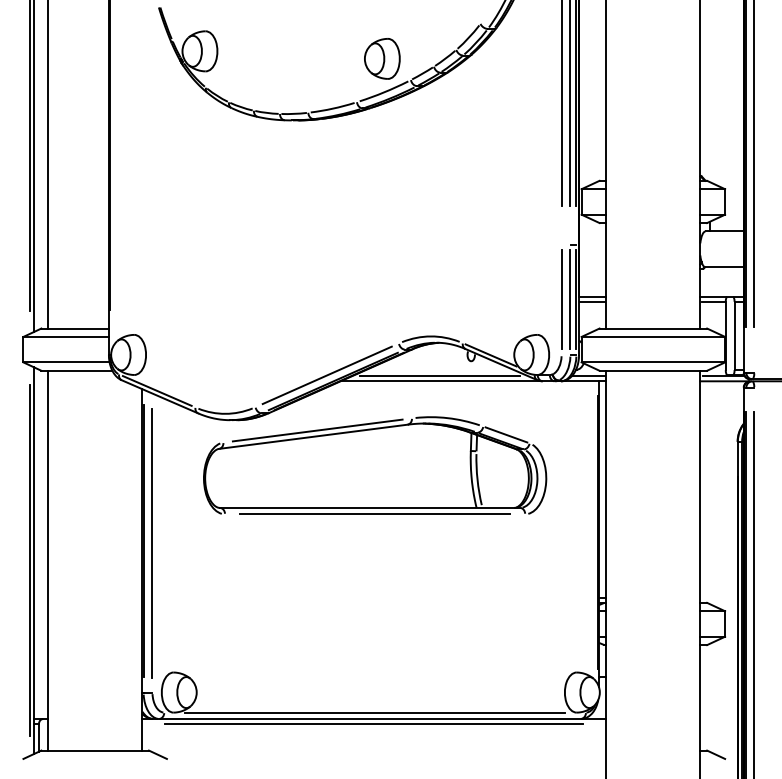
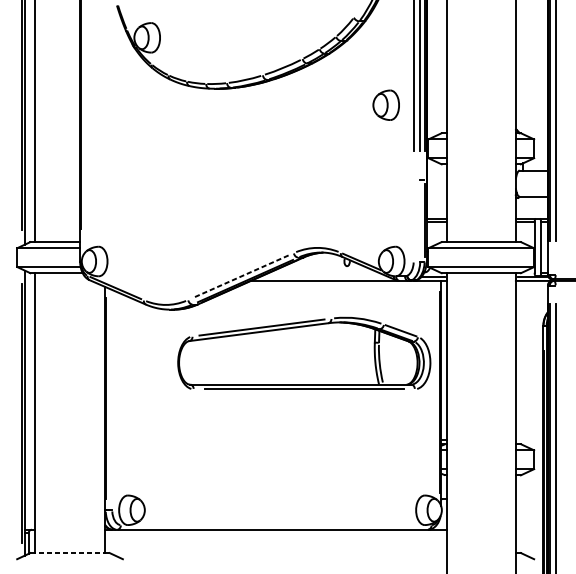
part: (382, 58) -> (386, 105), moved
line: (561, 299) -> (413, 220), removed
line: (570, 299) -> (420, 220), removed
line: (327, 375) -> (241, 276), solid -> dashed
line: (439, 376) -> (323, 277), removed
part: (375, 465) -> (304, 353), moved
line: (152, 542) -> (112, 399), removed
line: (374, 712) -> (275, 524), removed
line: (374, 723) -> (275, 533), removed
line: (95, 750) -> (70, 552), solid -> dashed

